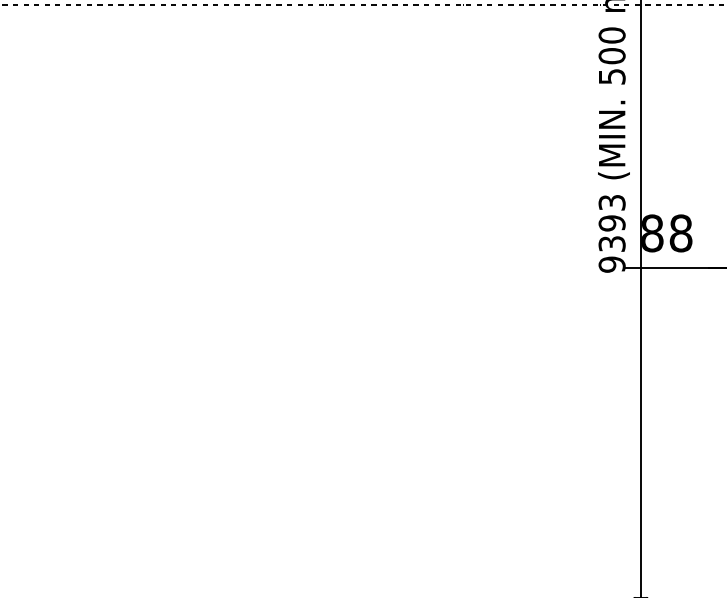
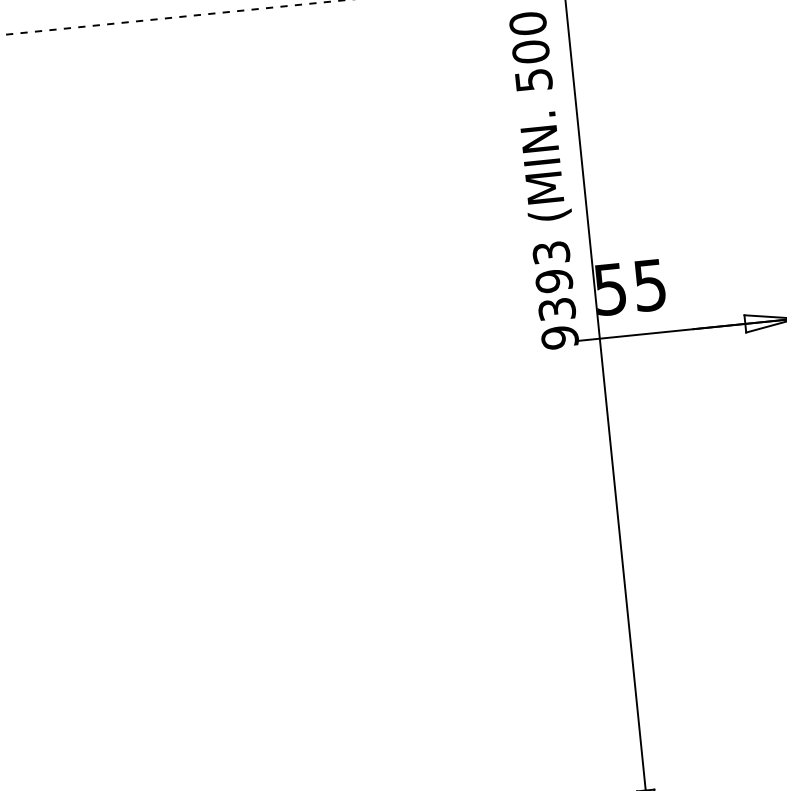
text: (667, 233) -> (631, 287), 88 -> 55

